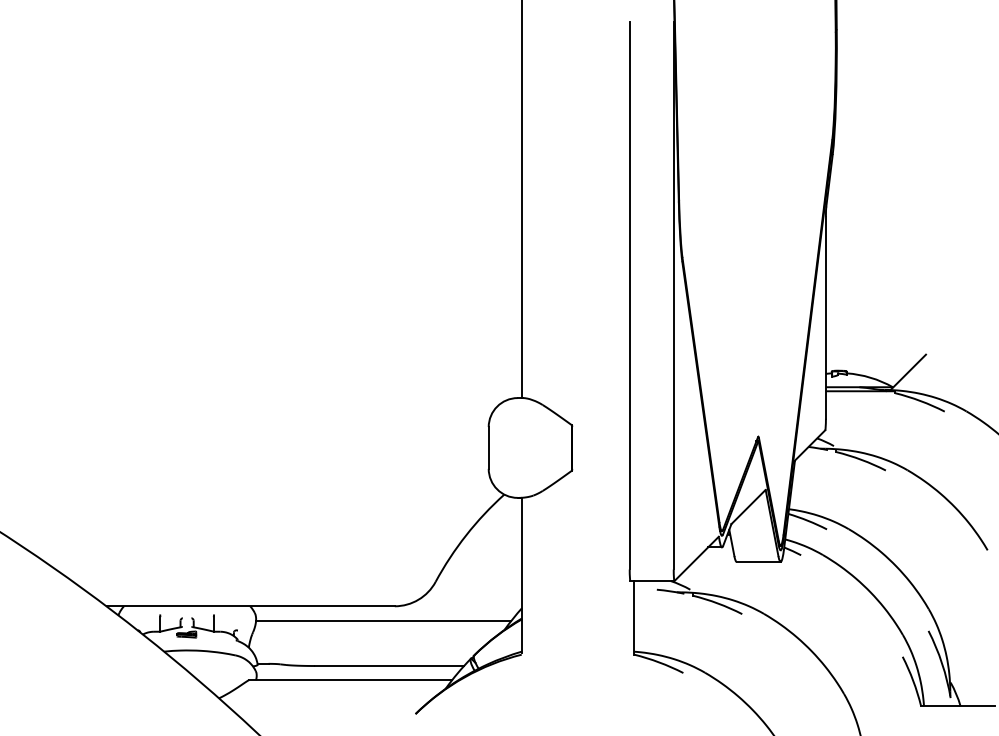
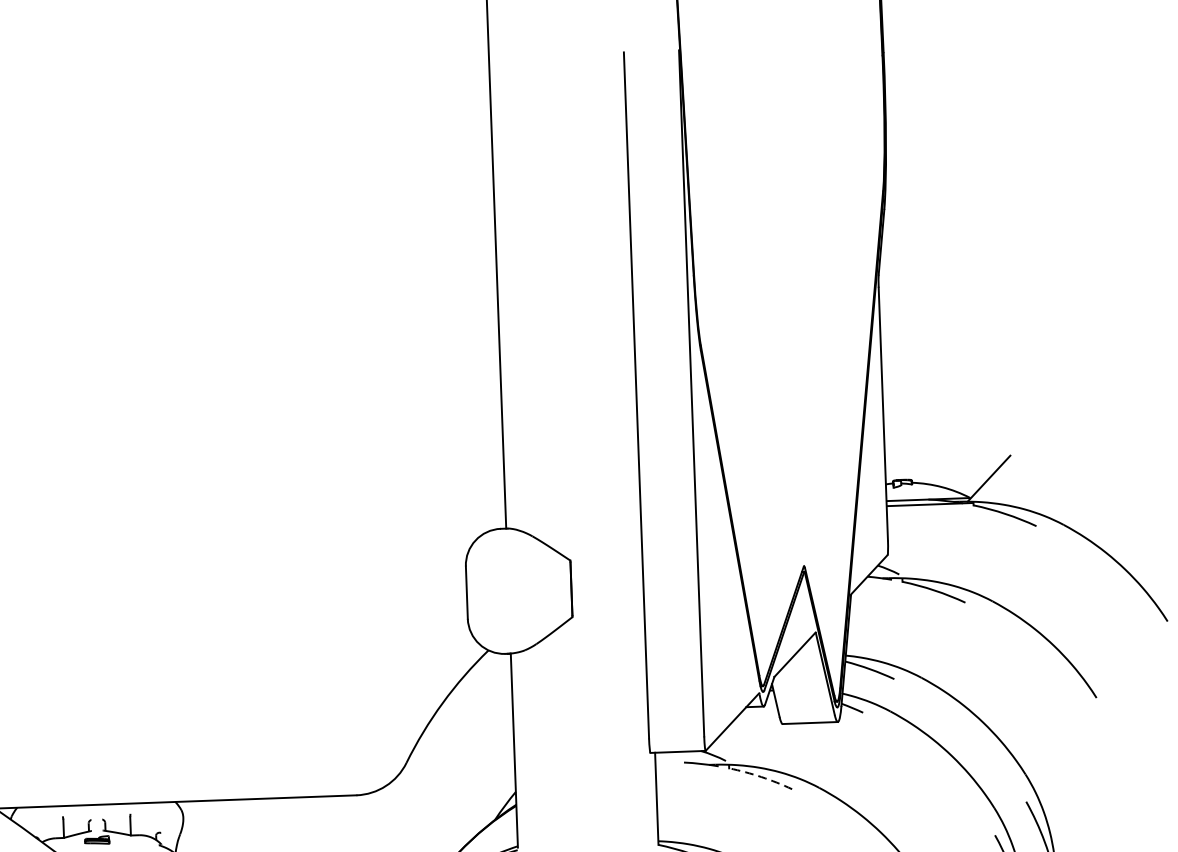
arc: (718, 603) -> (761, 776), solid -> dashed
line: (383, 621) -> (343, 814), removed

